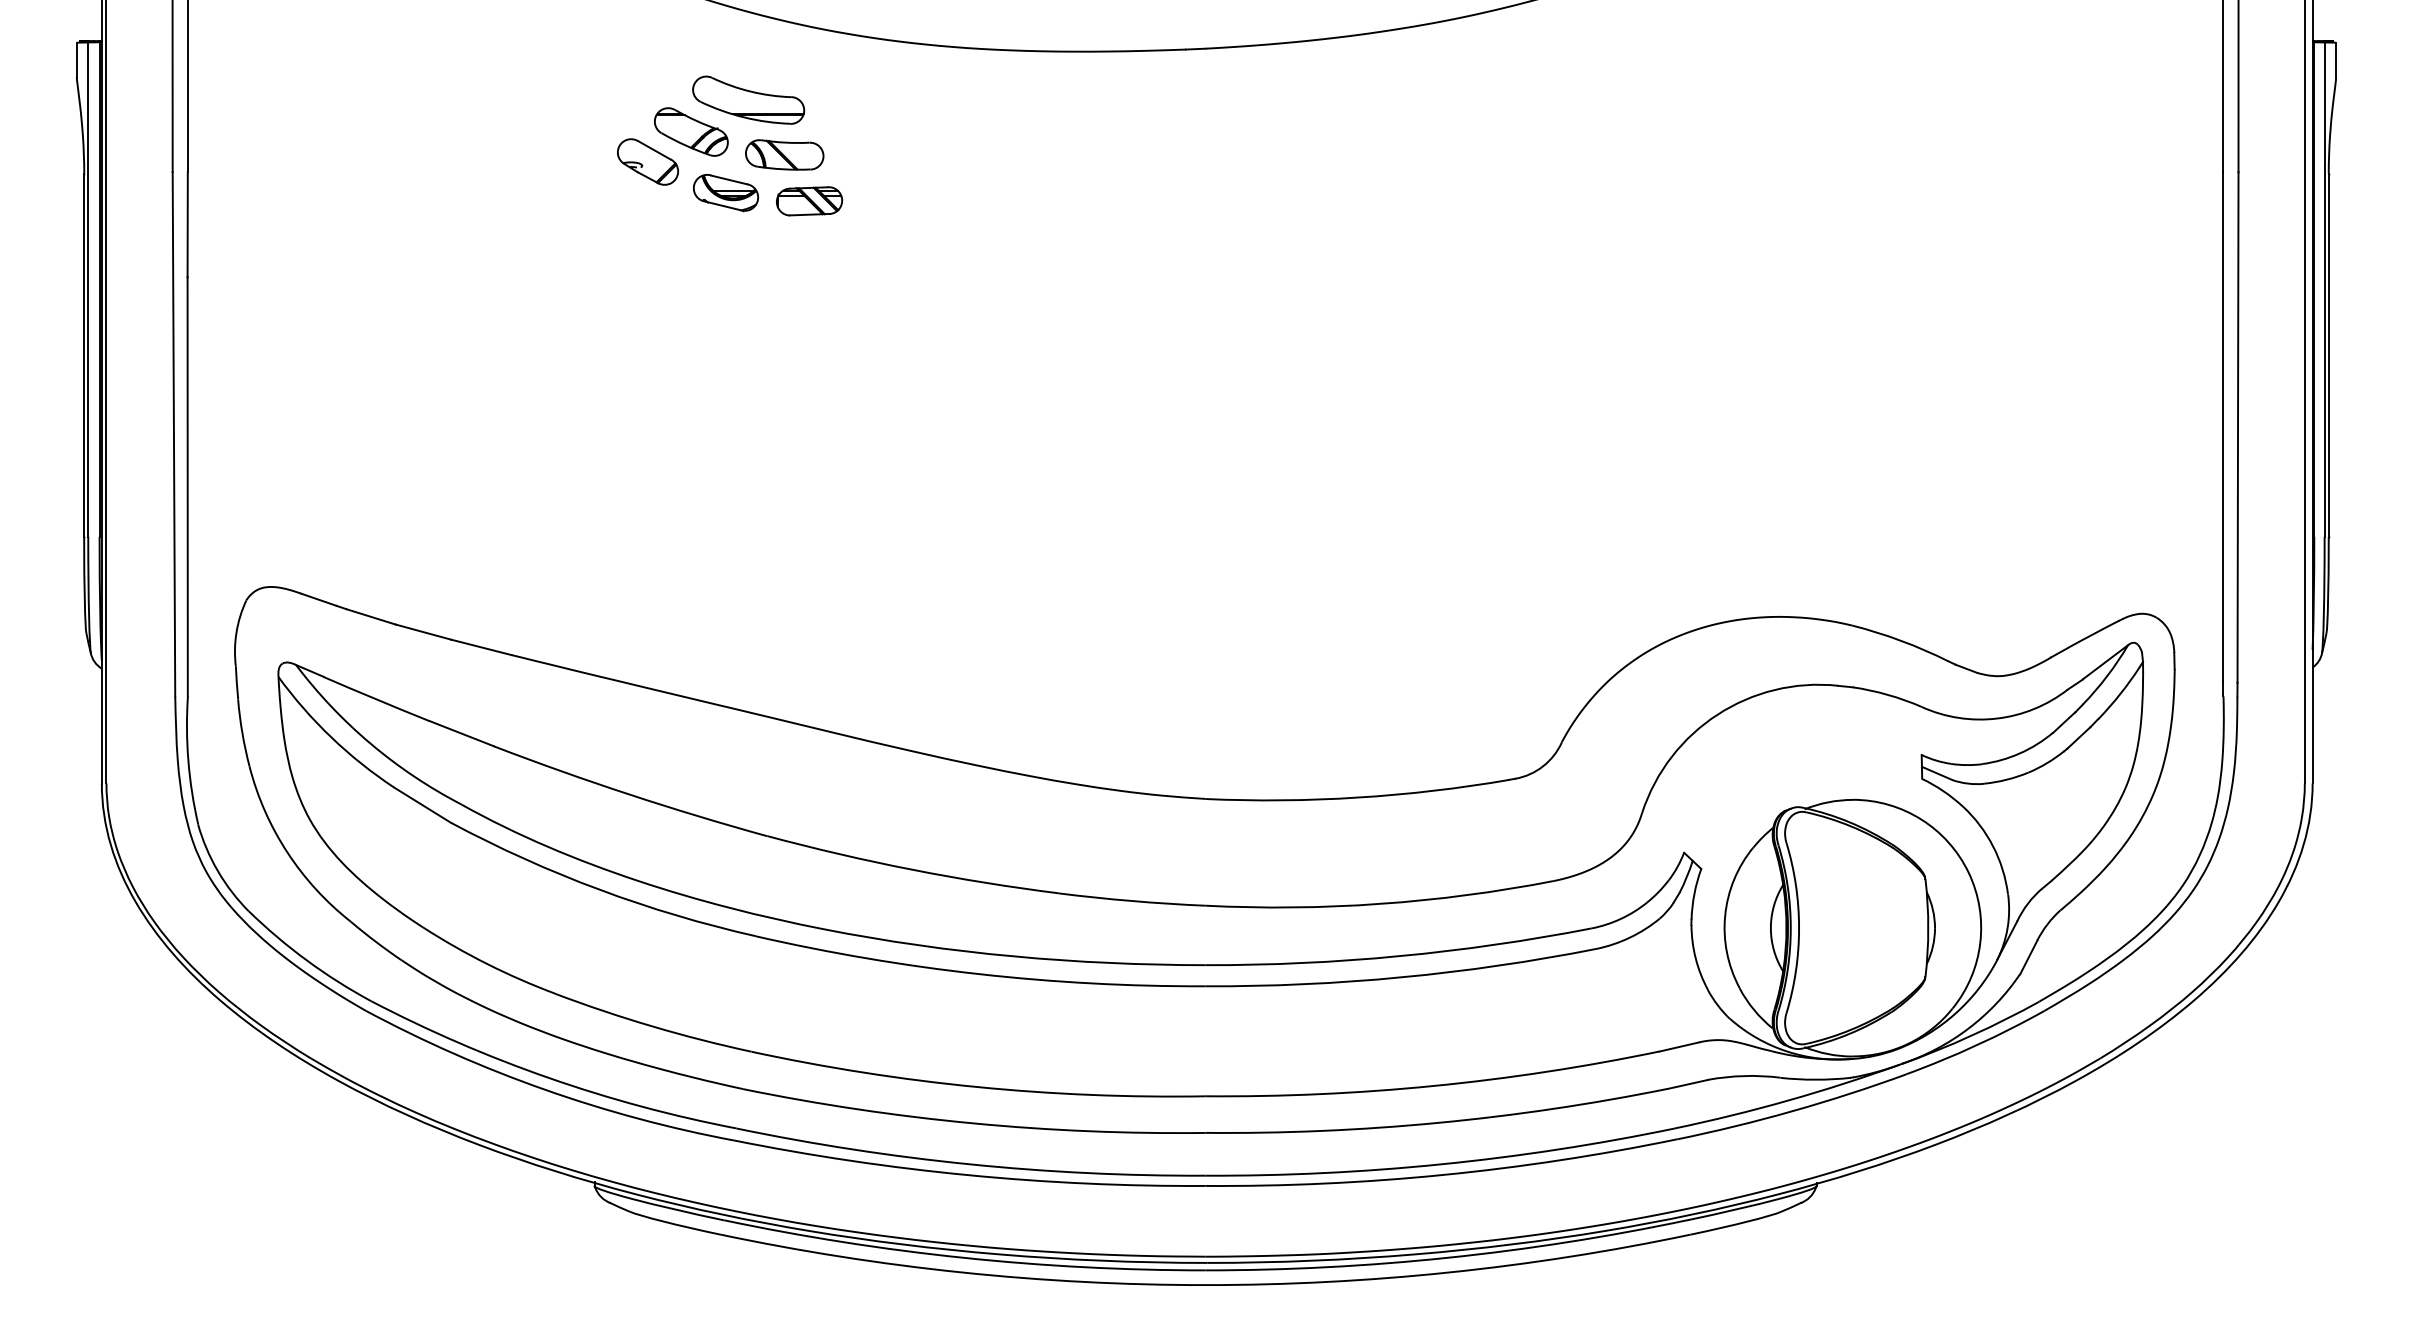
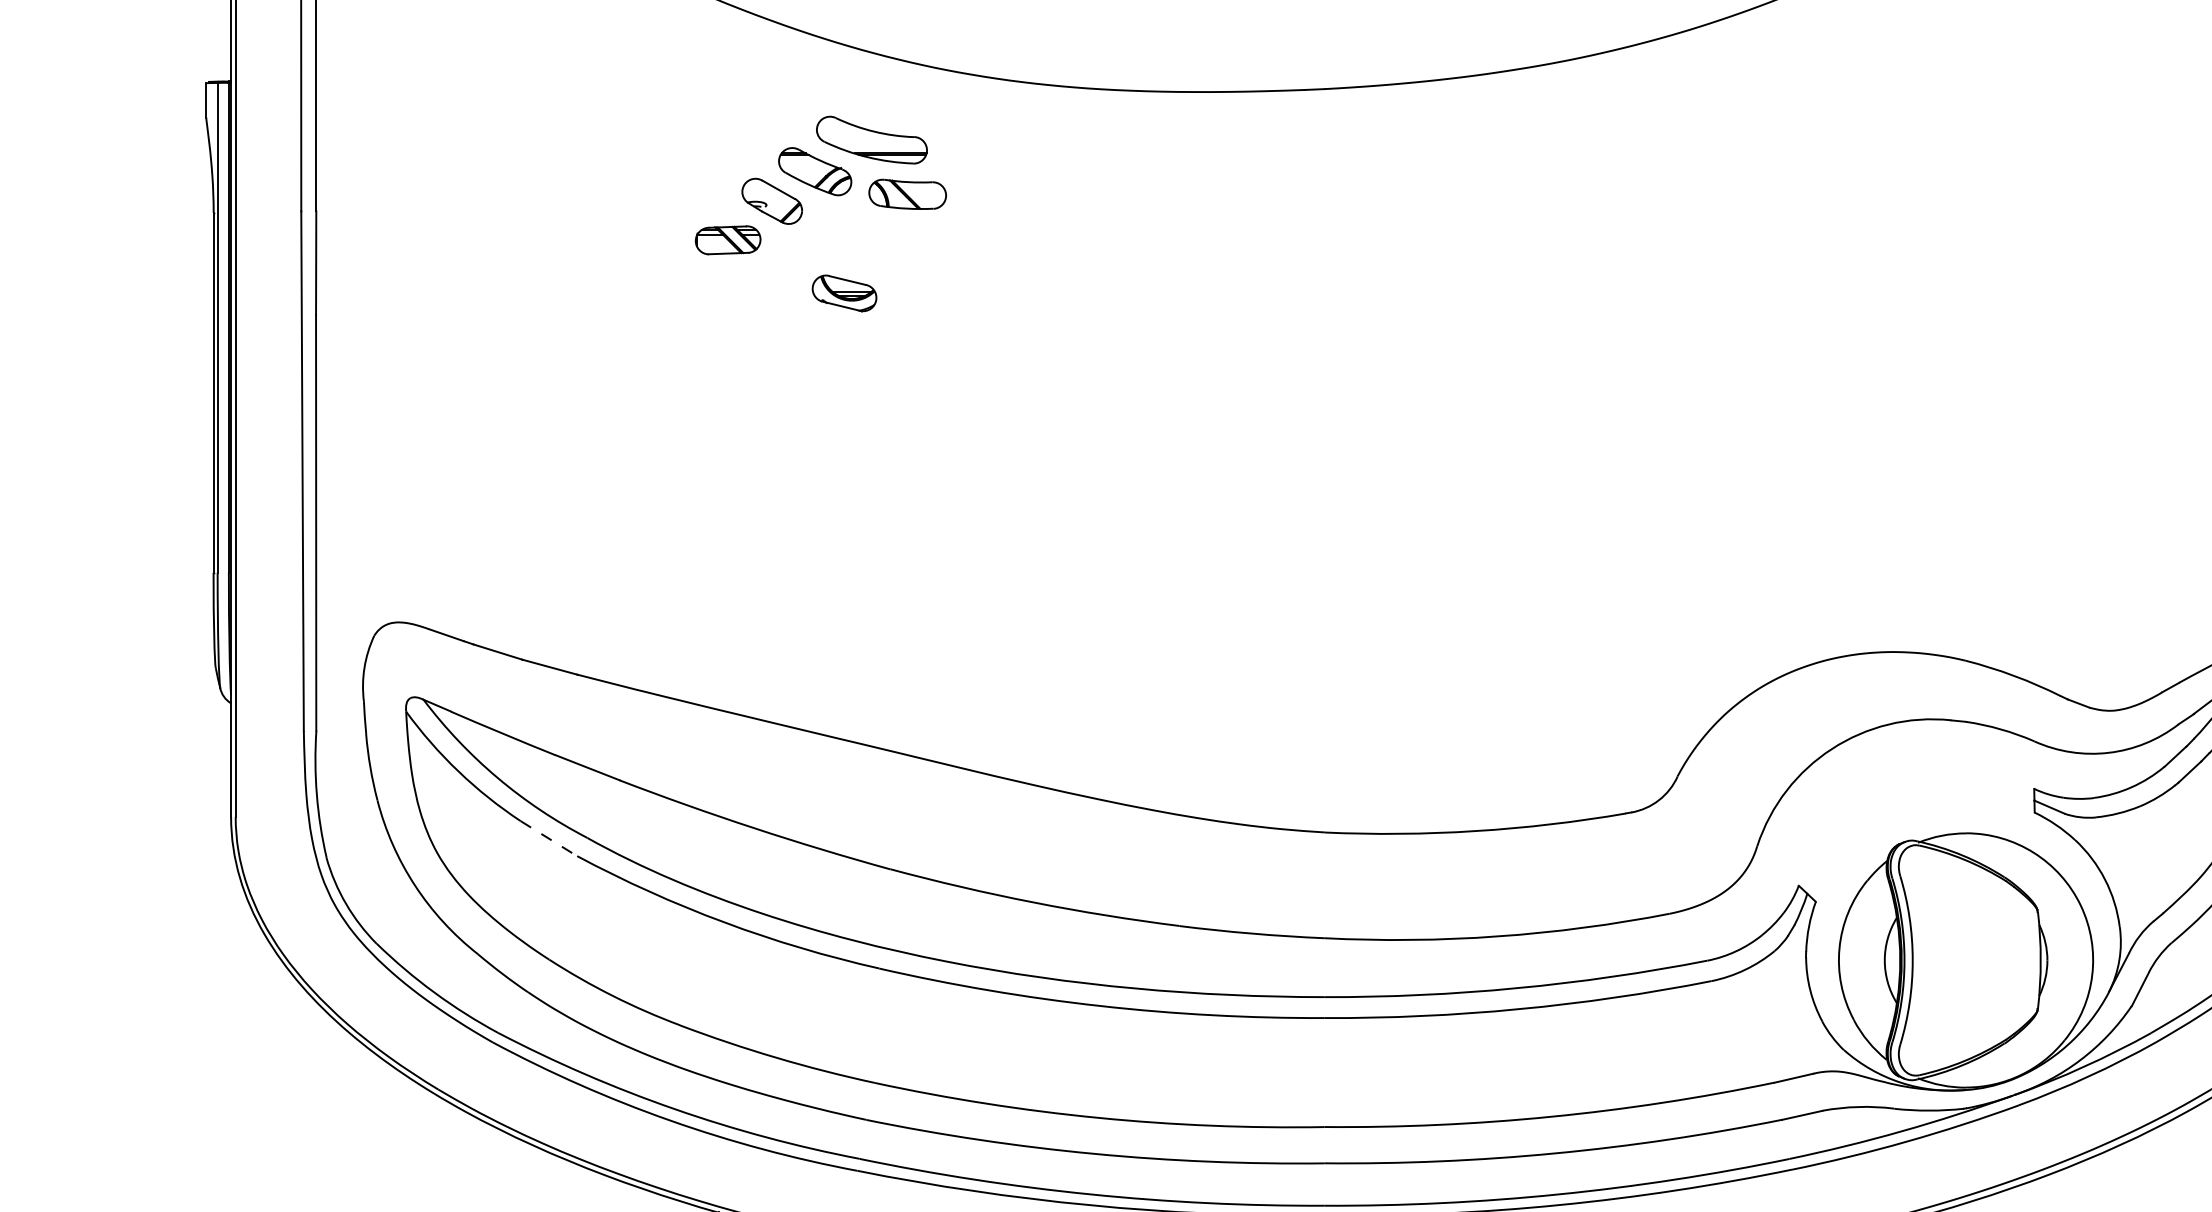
part: (725, 193) -> (844, 293), moved
part: (809, 201) -> (728, 240), moved
line: (423, 805) -> (549, 838), solid -> dashed

